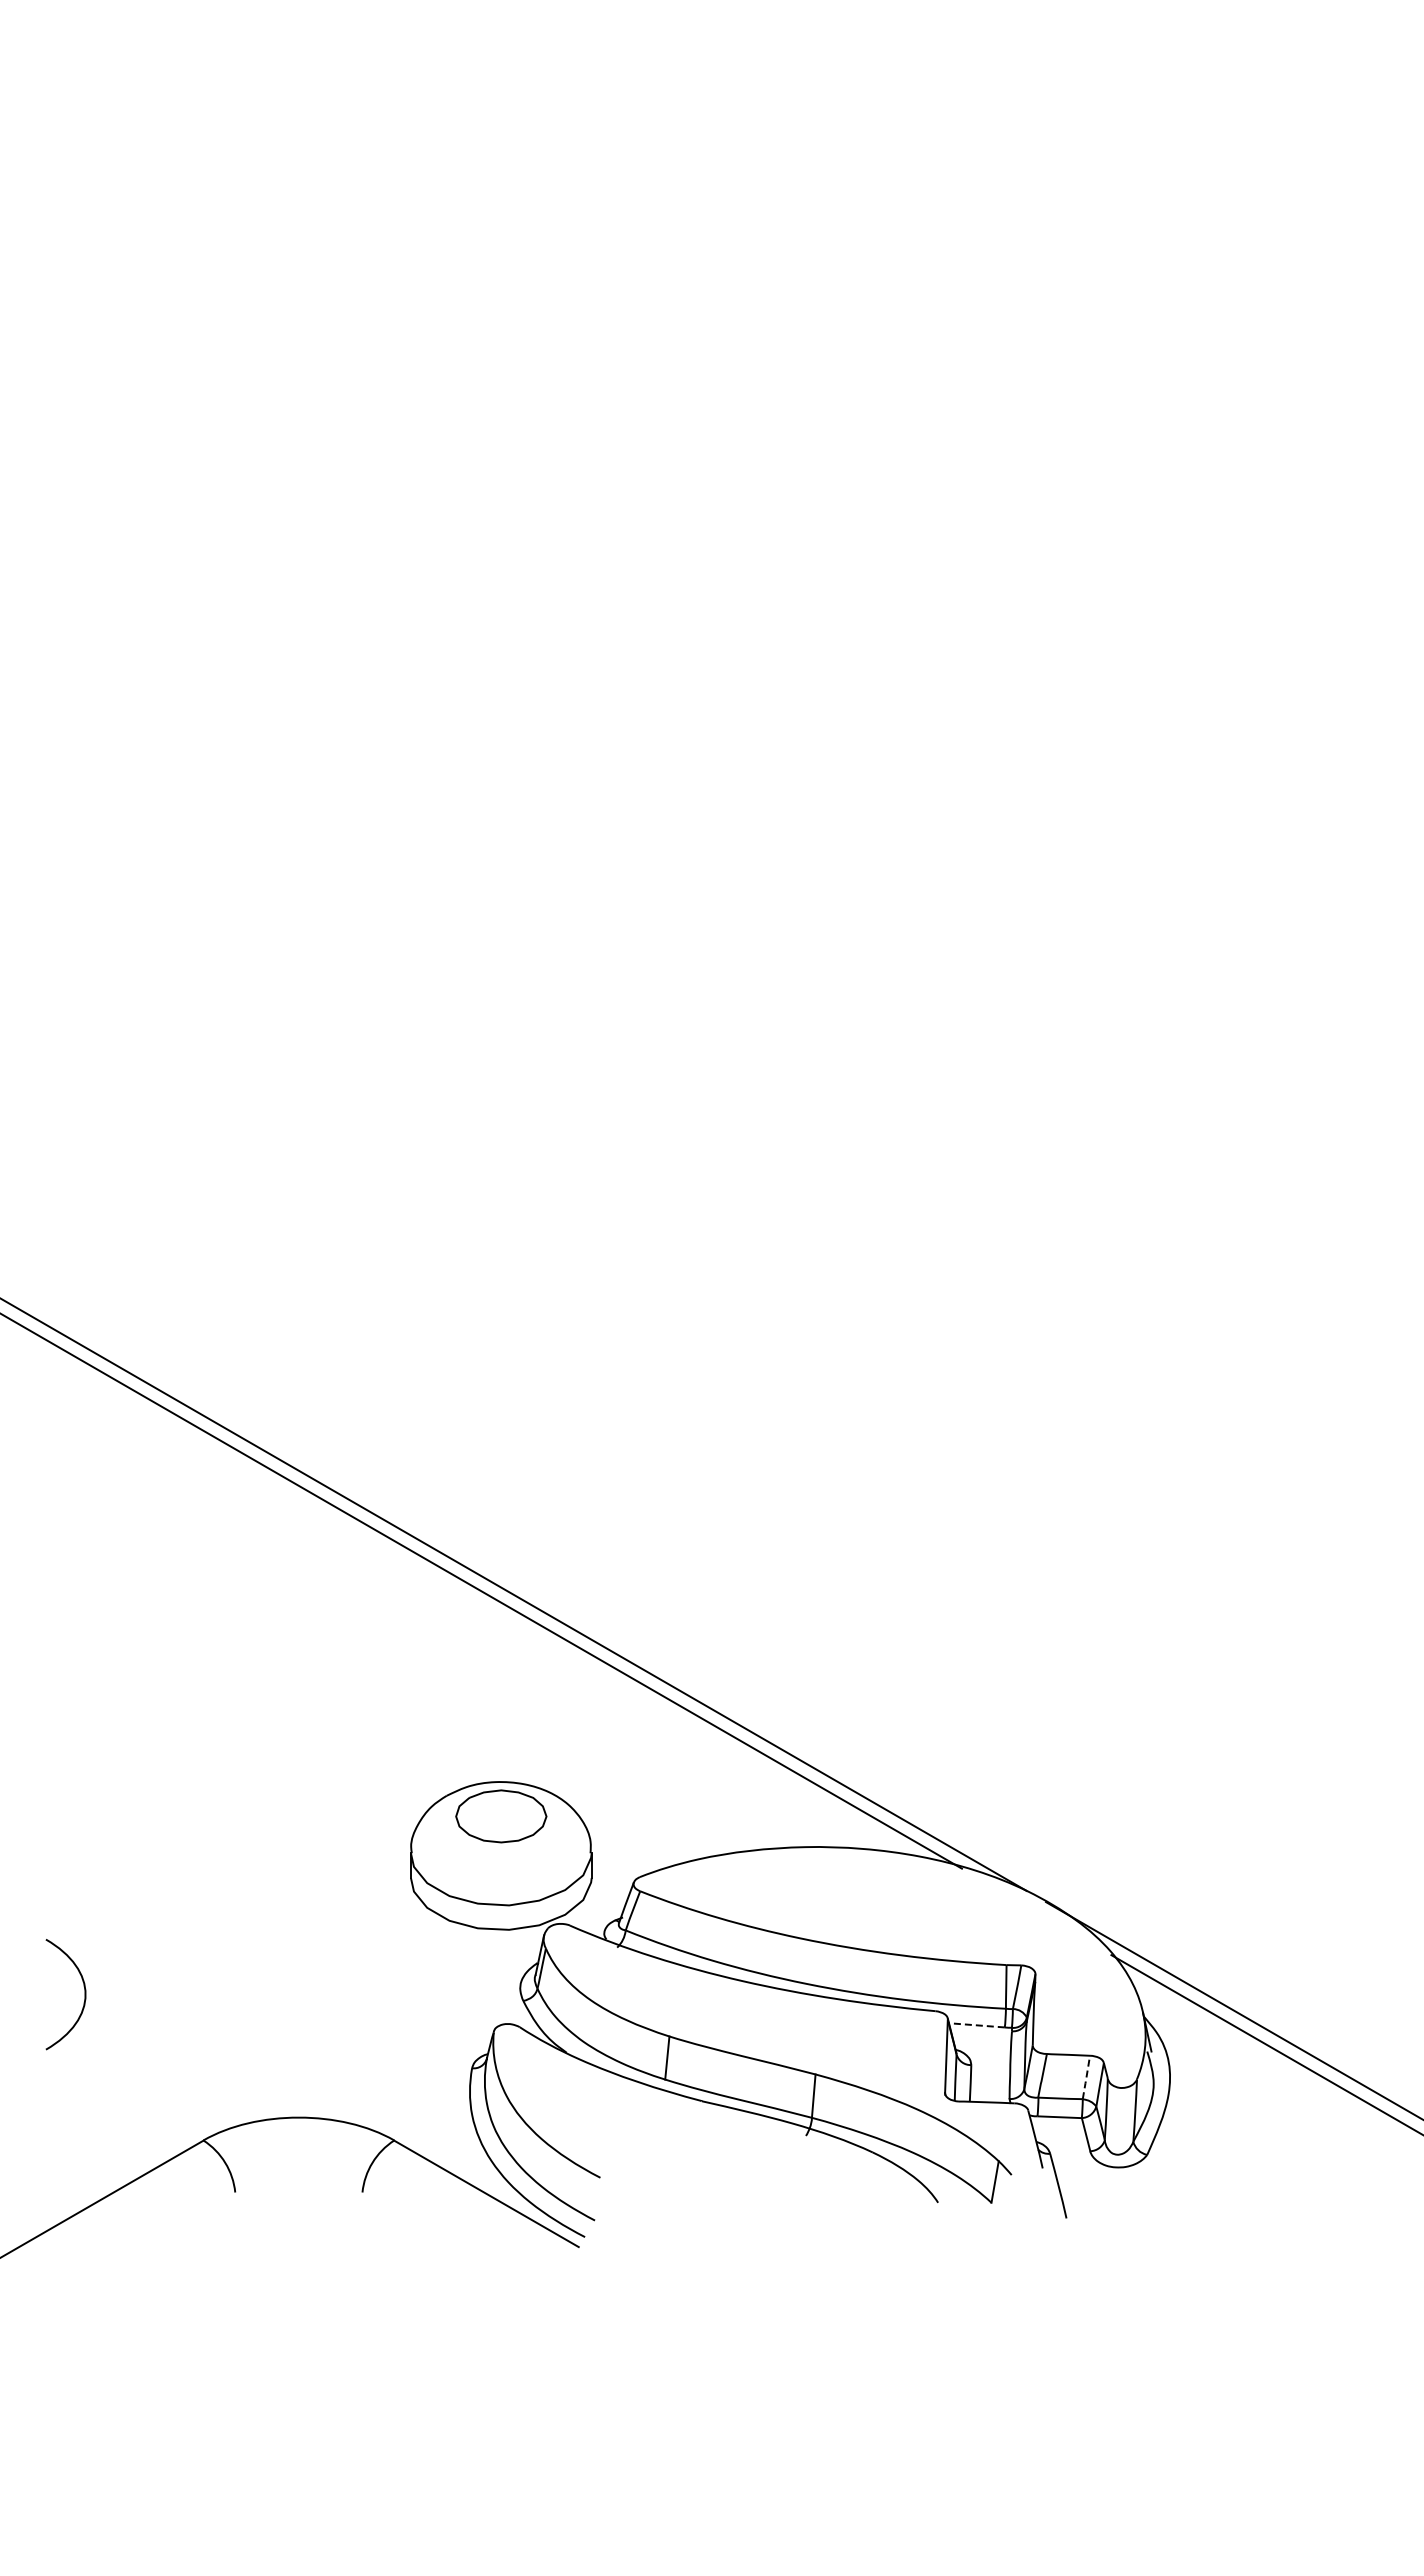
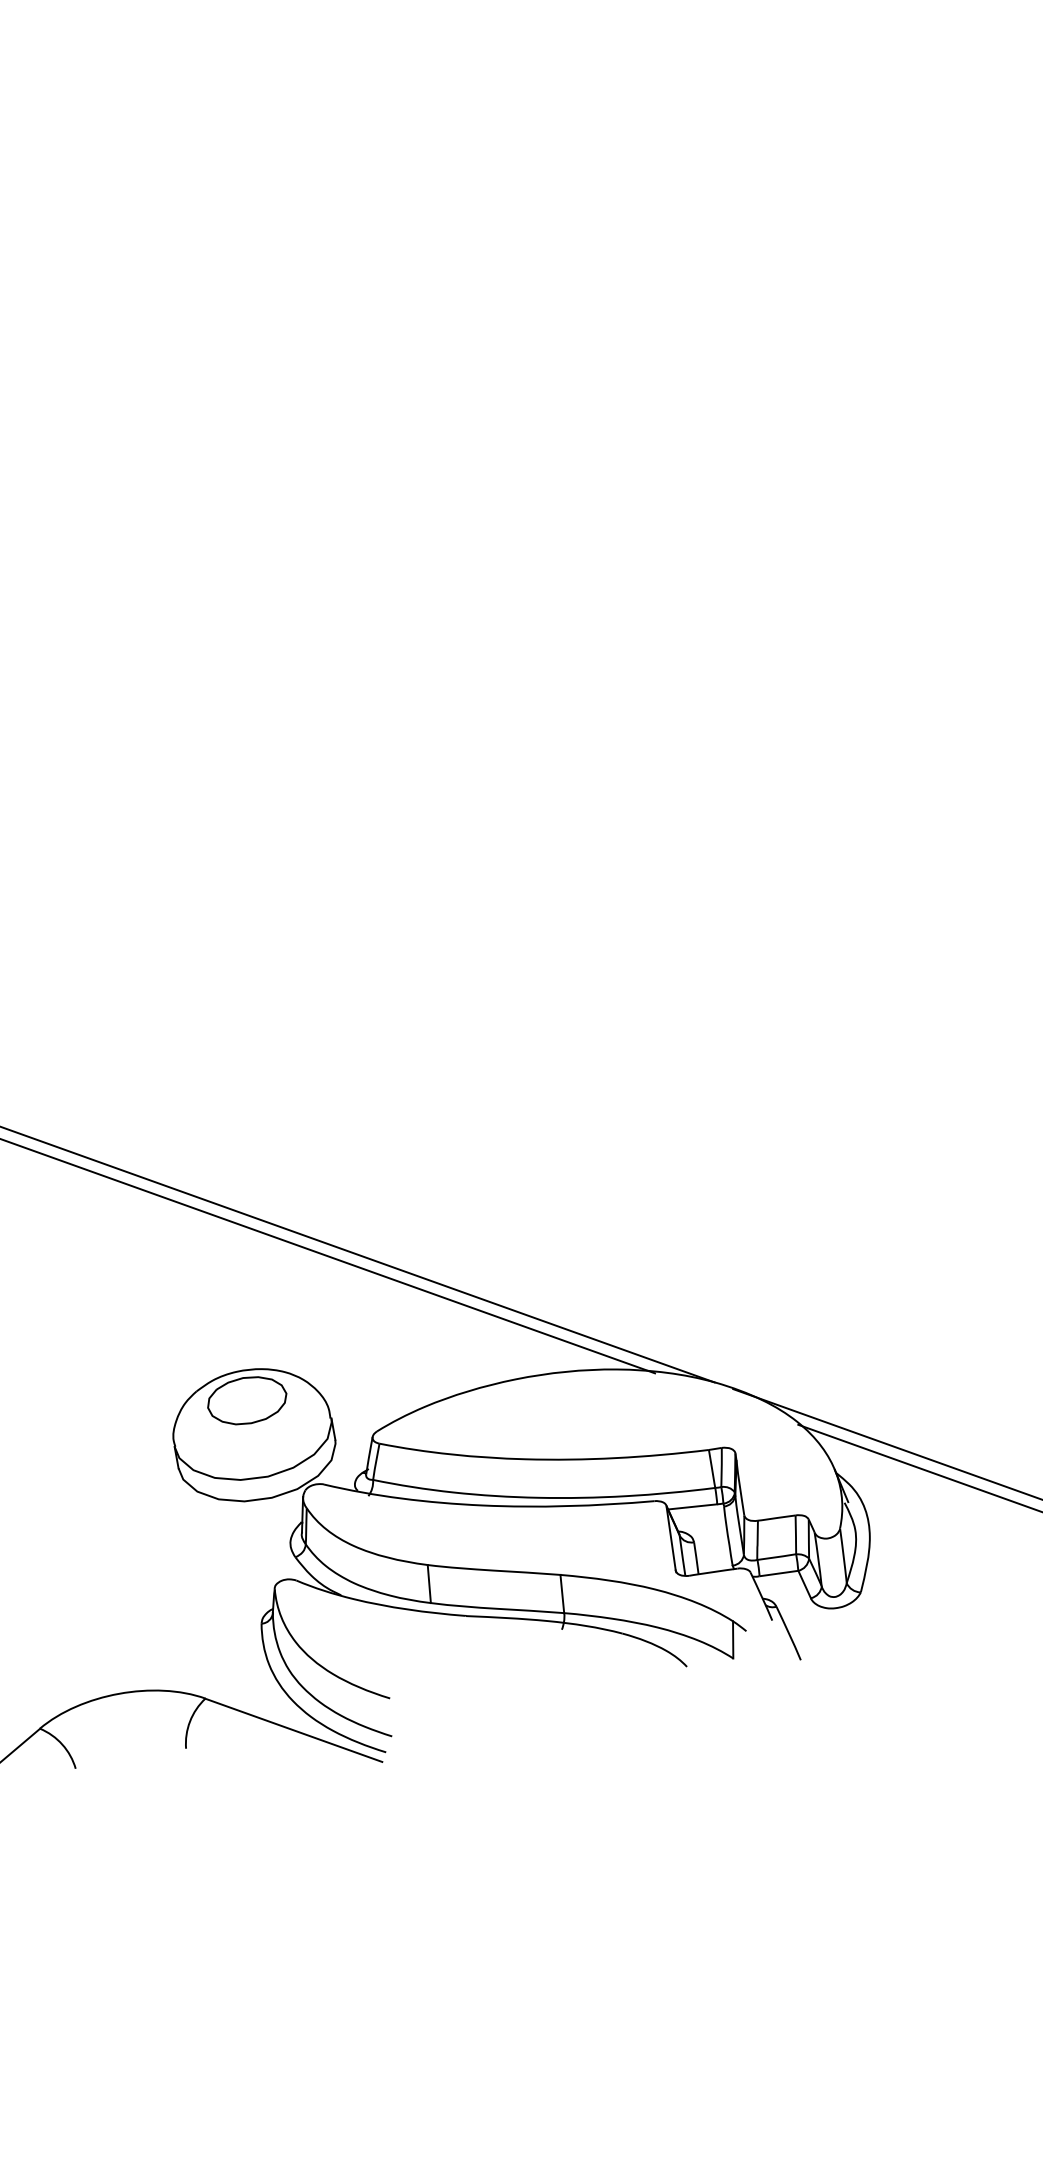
line: (976, 2025) -> (692, 1507), dashed -> solid
line: (1086, 2078) -> (796, 1535), dashed -> solid

